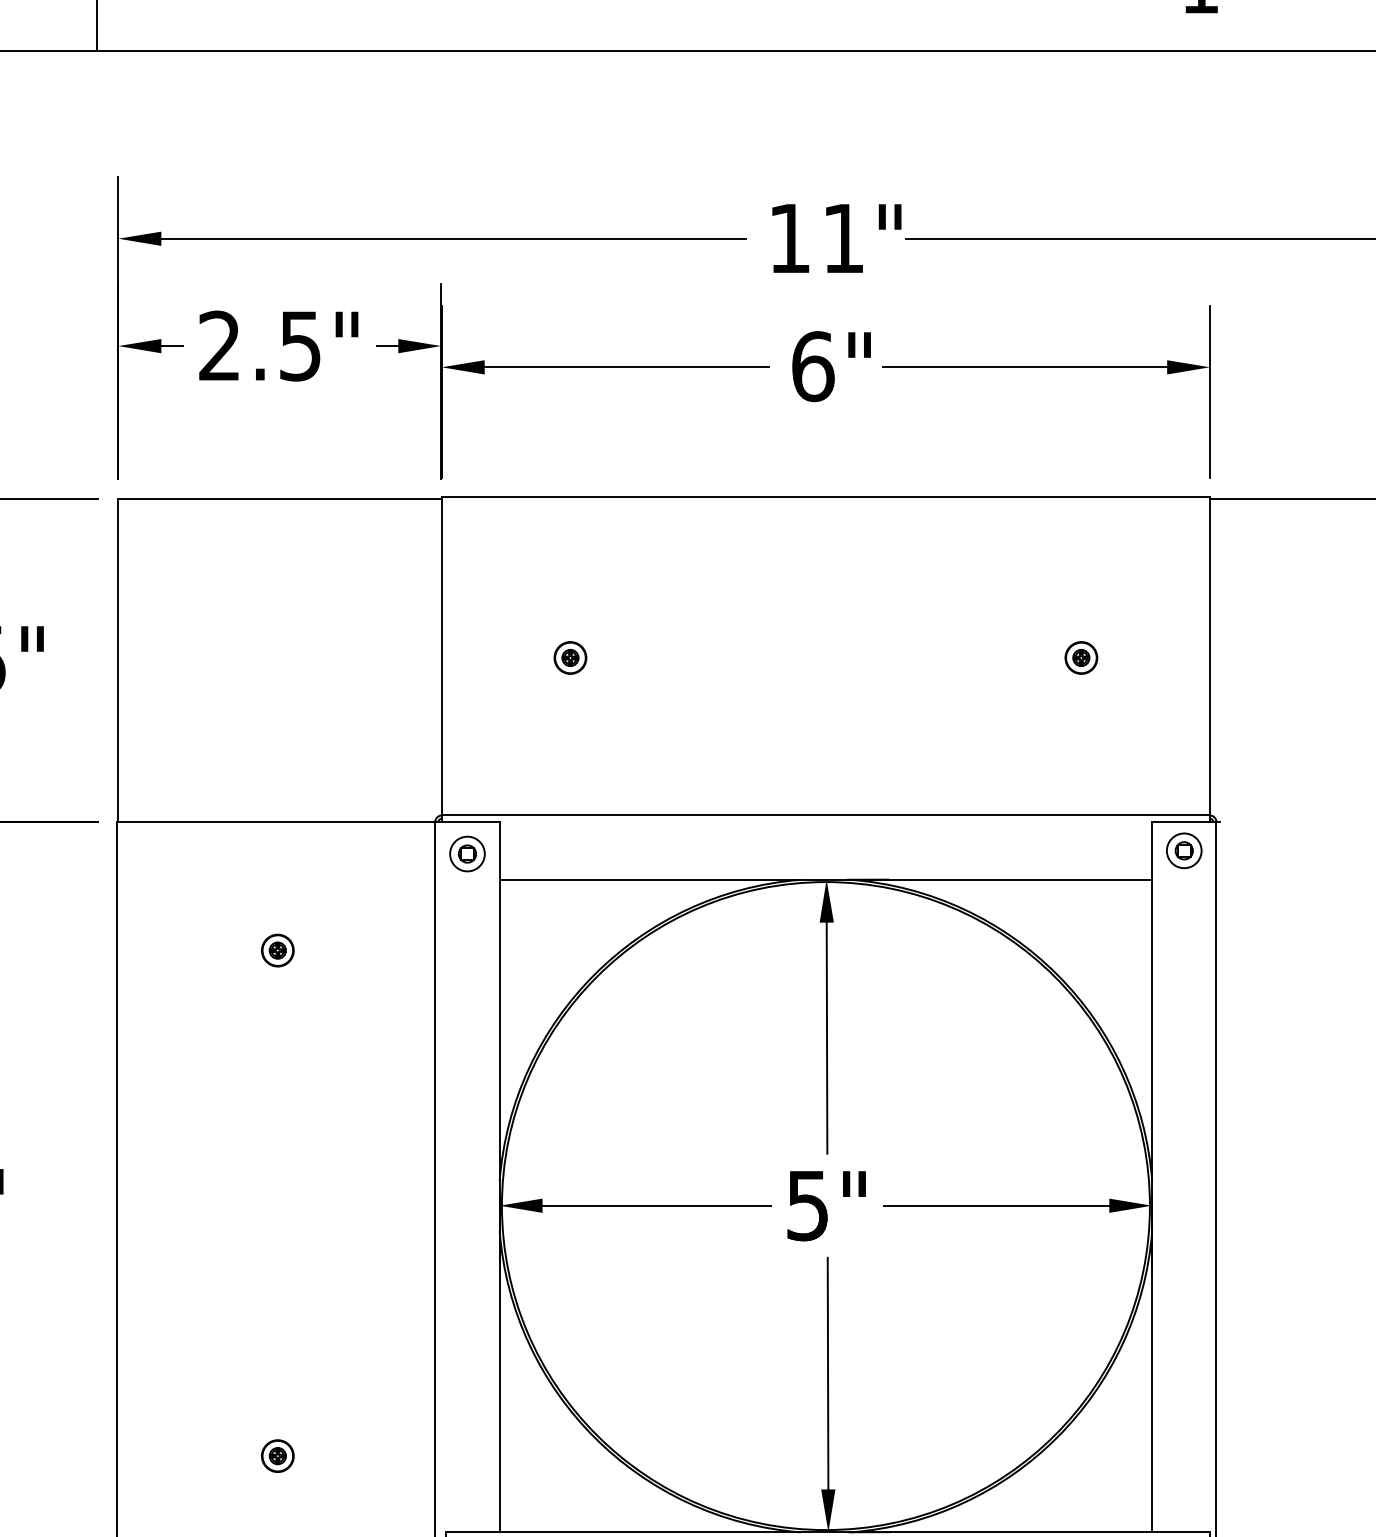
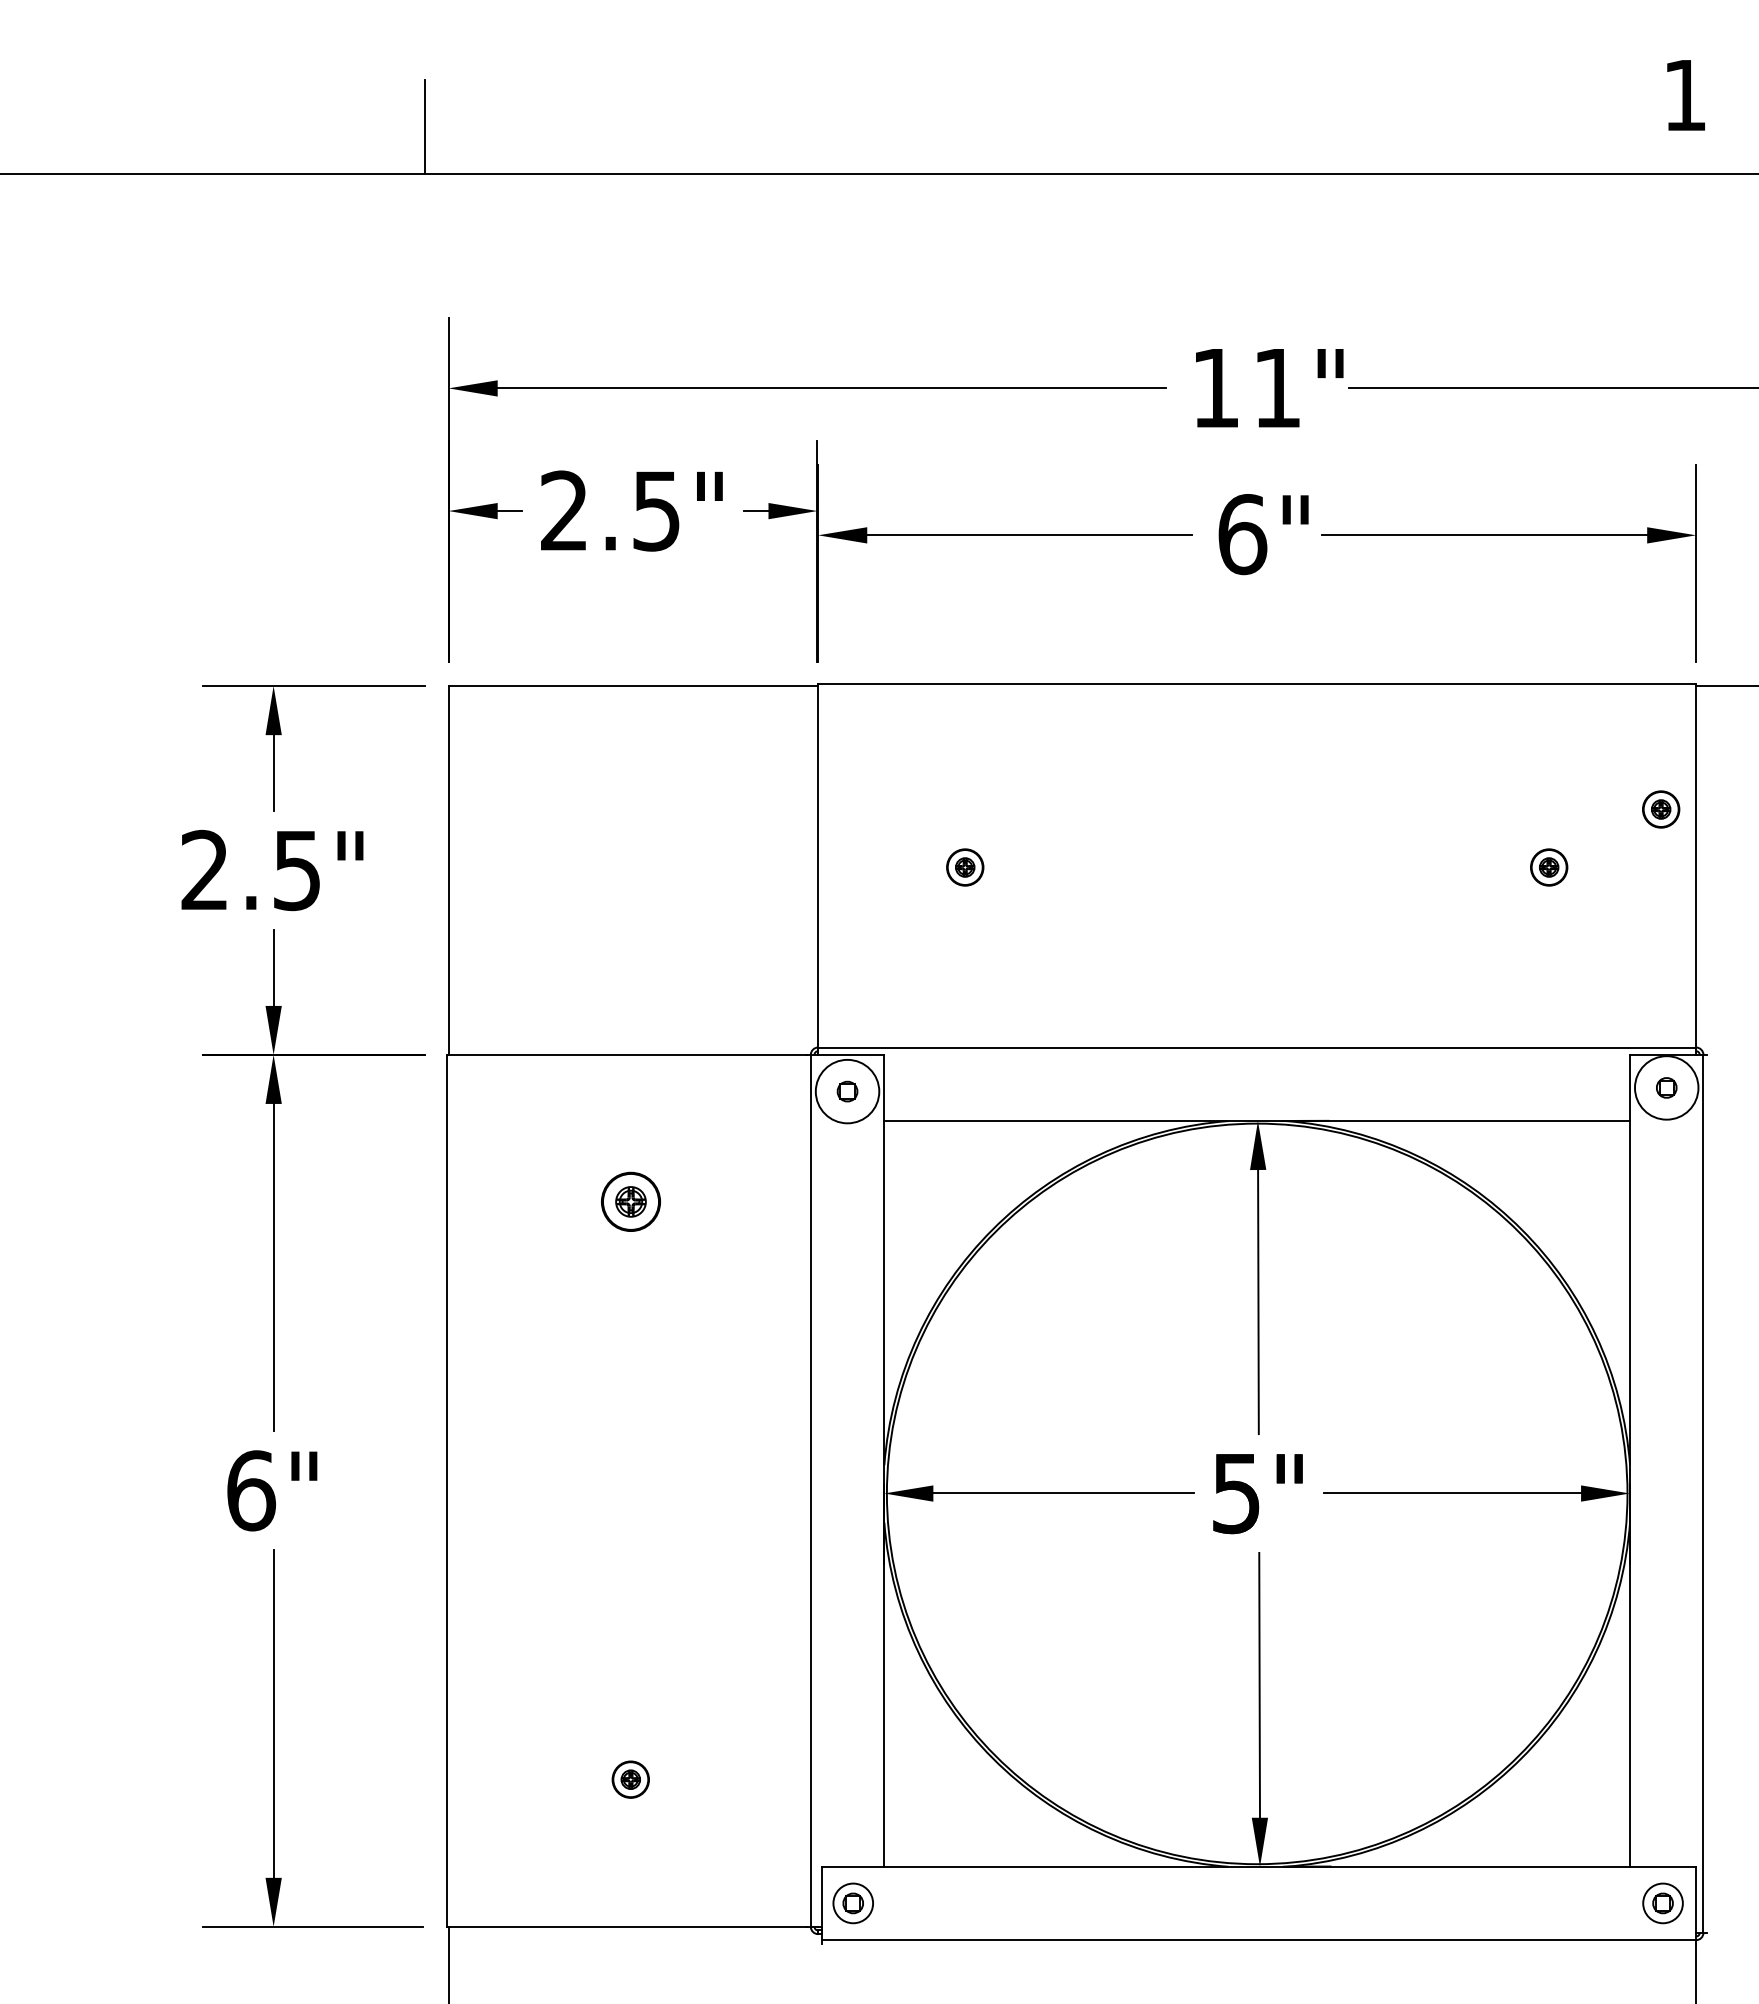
part: (1179, 607) -> (1661, 809), added
circle: (1184, 850) -> (1666, 1087), size x1.6
circle: (467, 853) -> (847, 1091), size x1.6
part: (277, 950) -> (630, 1201), size x1.6

